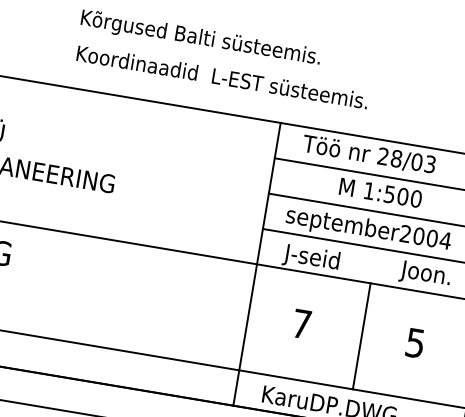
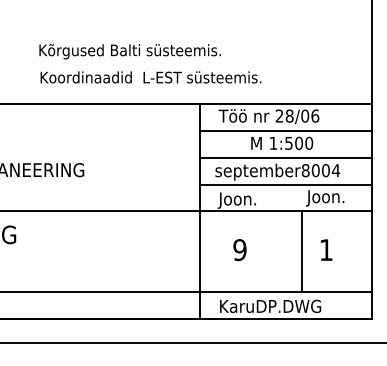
text: (430, 163) -> (315, 115), 28/03 -> 28/06
text: (405, 233) -> (305, 170), september2004 -> september8004
text: (315, 256) -> (241, 198), J-seid -> Joon.
text: (300, 324) -> (239, 250), 7 -> 9
line: (361, 336) -> (301, 251), moved
text: (415, 343) -> (326, 250), 5 -> 1

